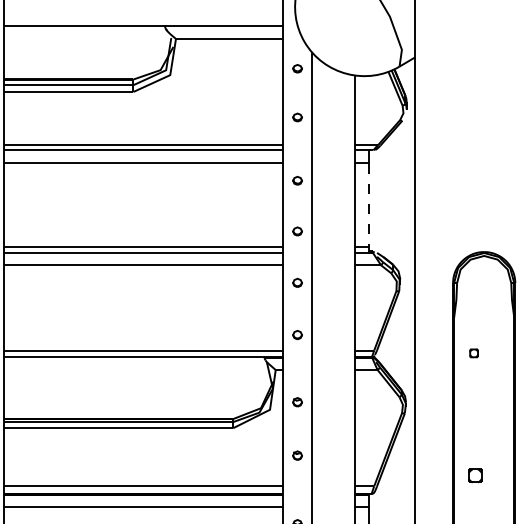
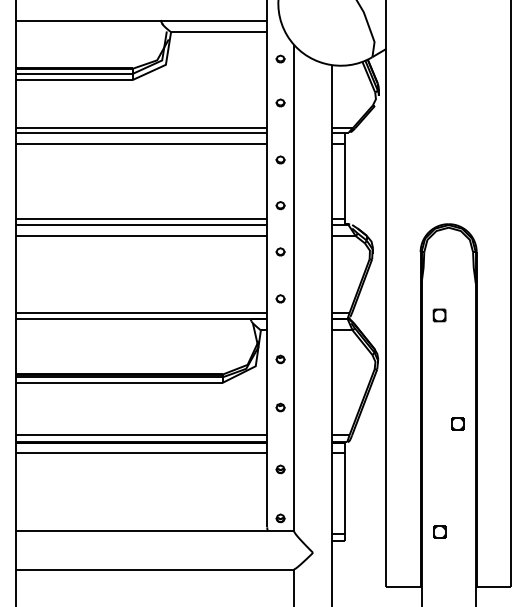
line: (368, 205) -> (344, 182), dashed -> solid
part: (474, 353) -> (439, 315), size x1.67
part: (475, 475) -> (457, 423), moved

